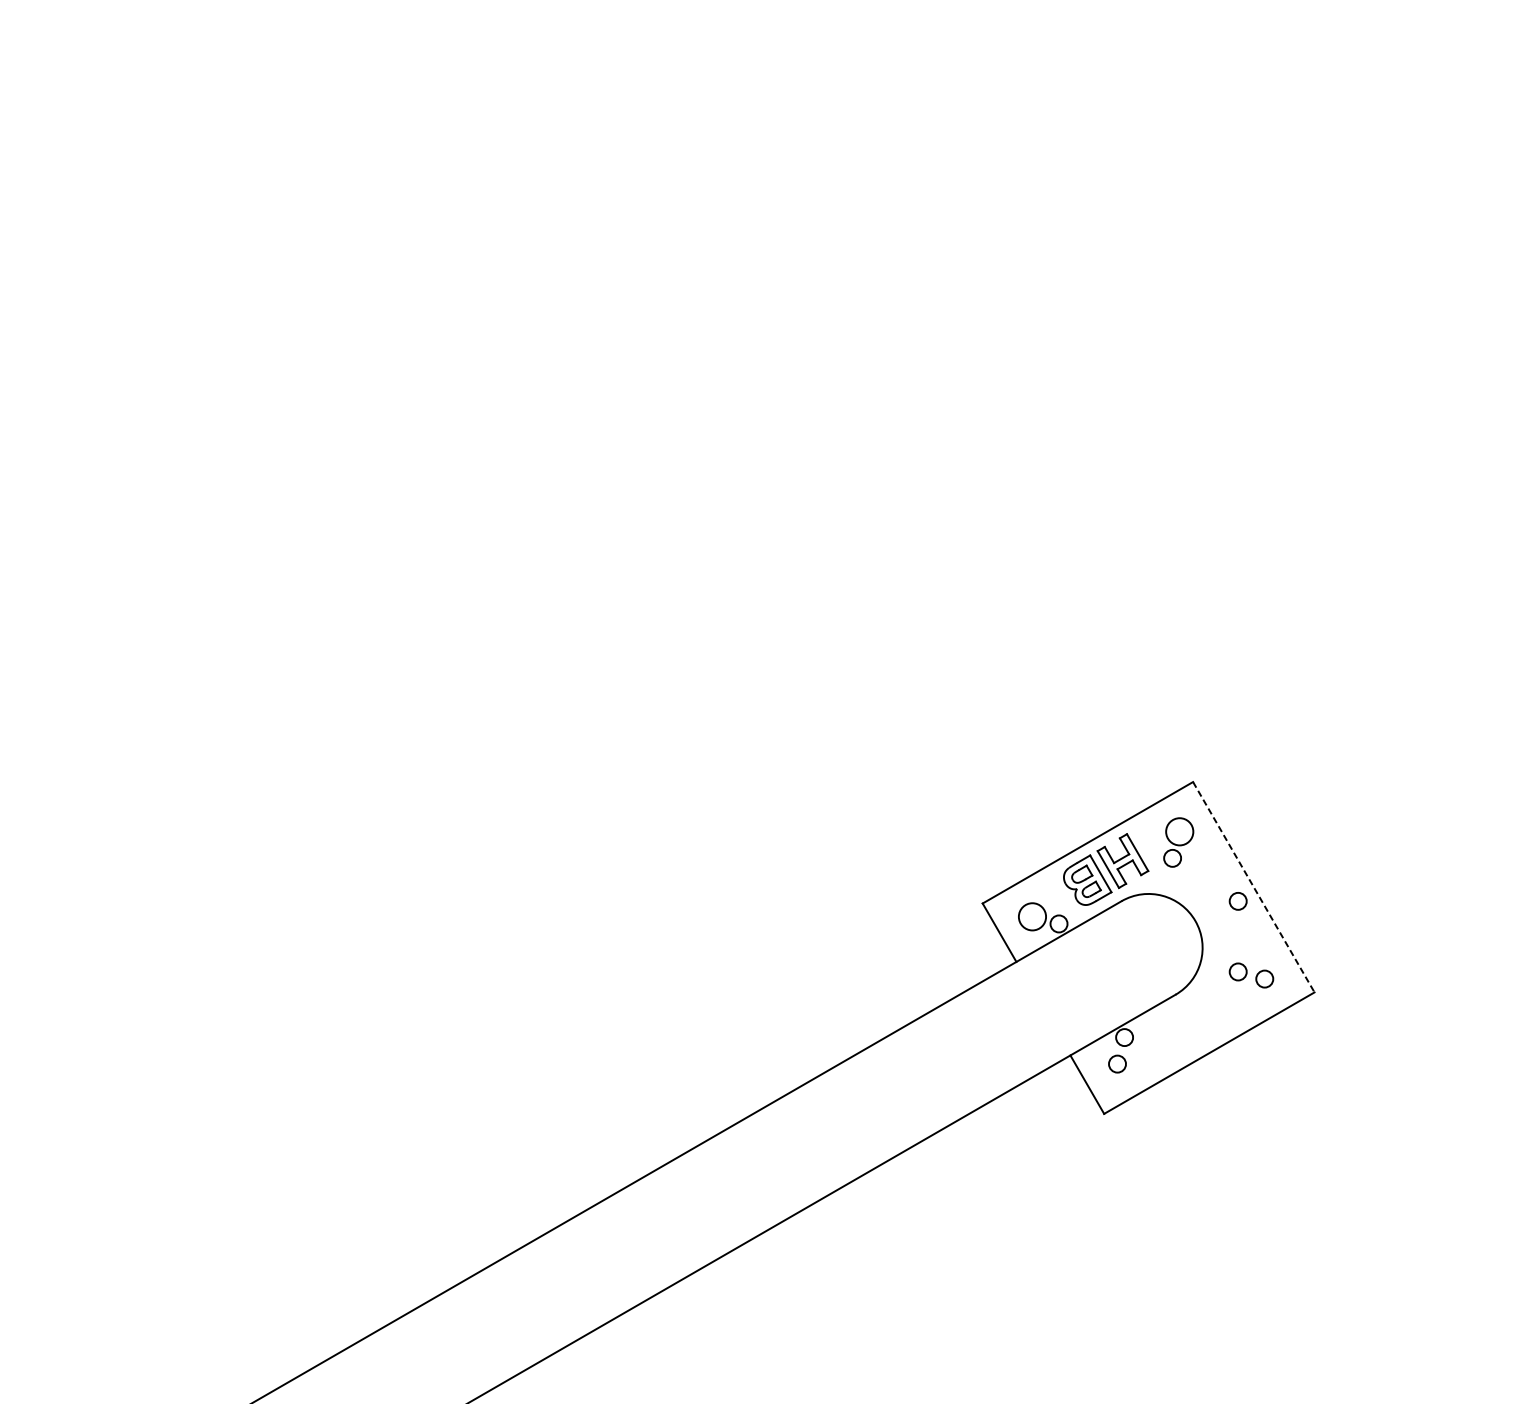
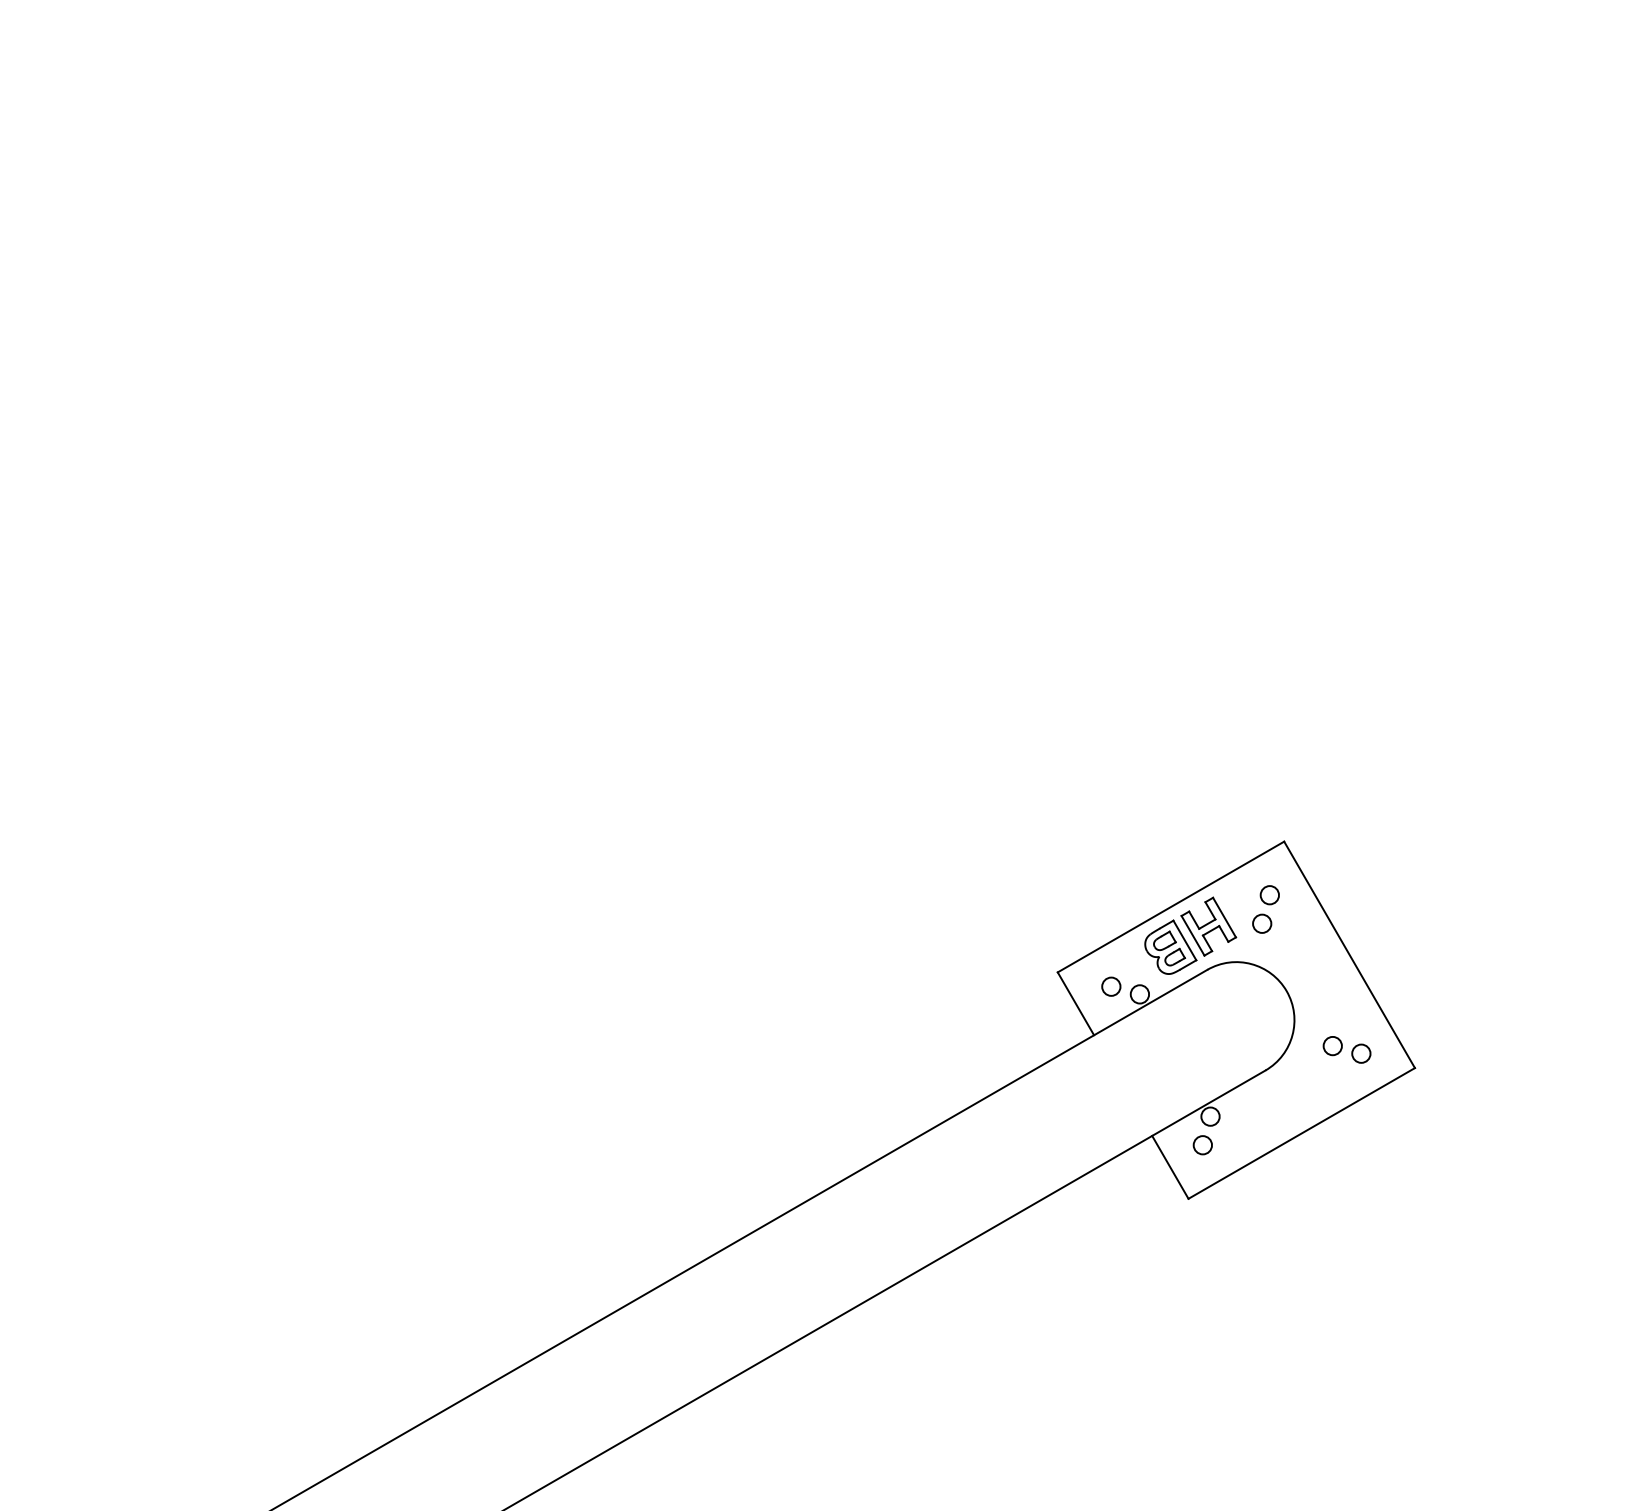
circle: (1179, 832) -> (1269, 895), size x0.62
line: (1253, 886) -> (1349, 954), dashed -> solid
circle: (1237, 901) -> (1332, 970), removed
circle: (1032, 916) -> (1111, 986), size x0.62

